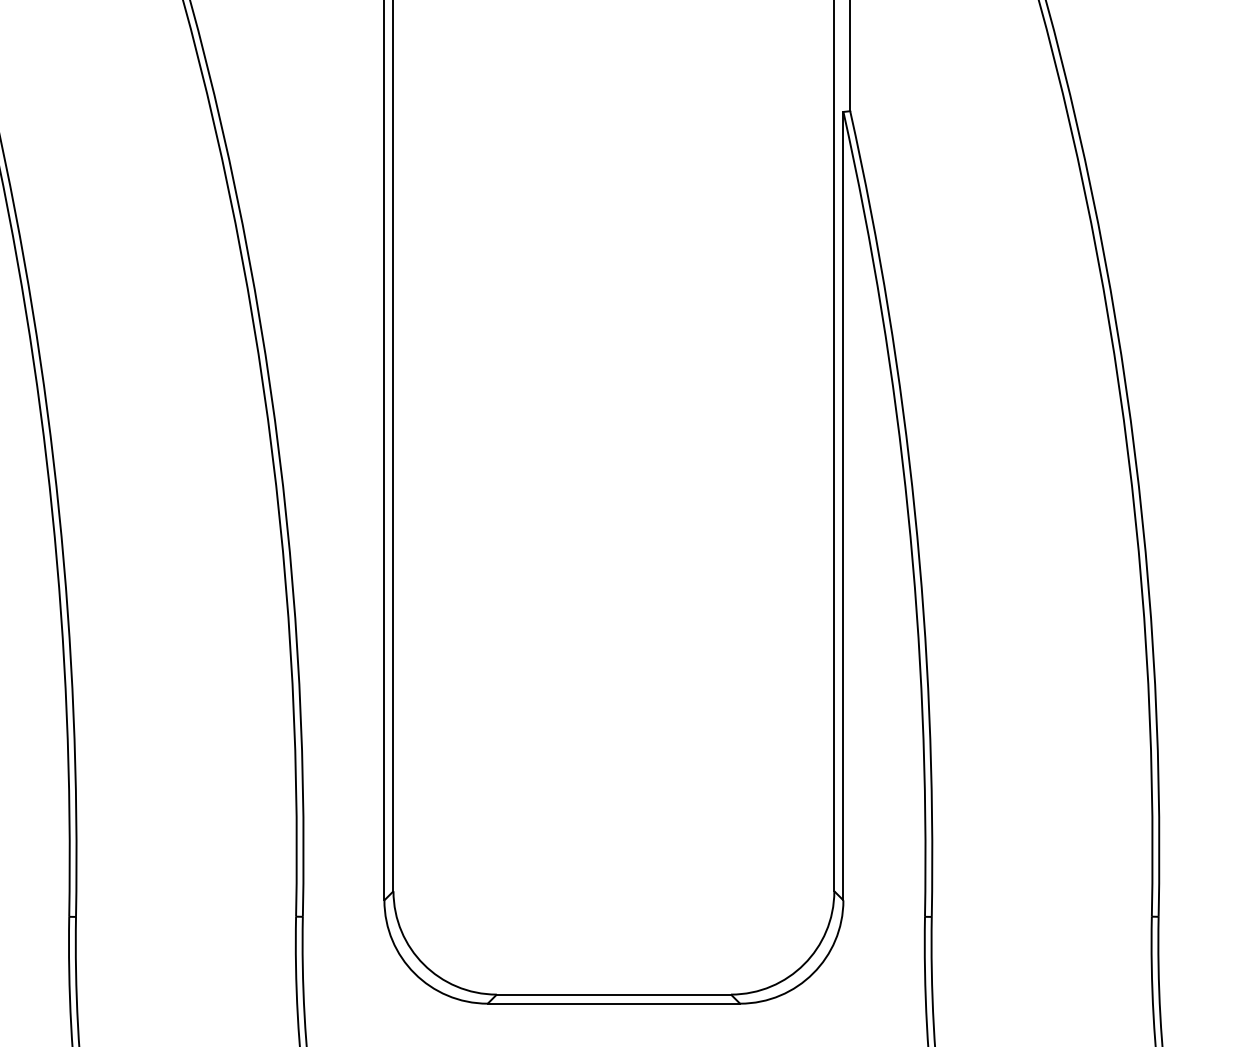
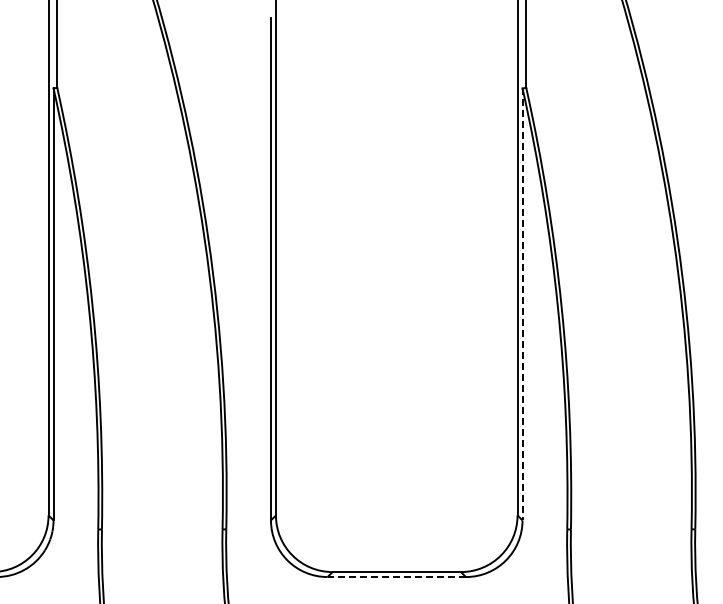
line: (843, 506) -> (522, 304), solid -> dashed
line: (613, 1004) -> (396, 577), solid -> dashed

